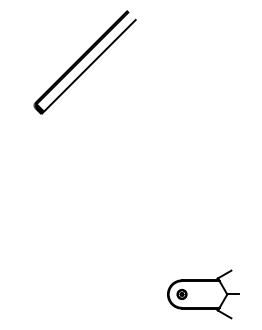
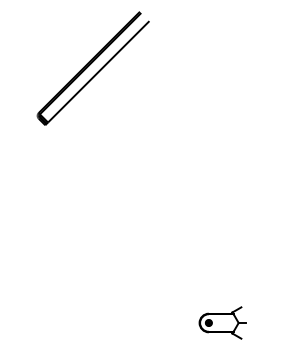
part: (203, 294) -> (222, 322), size x0.6

